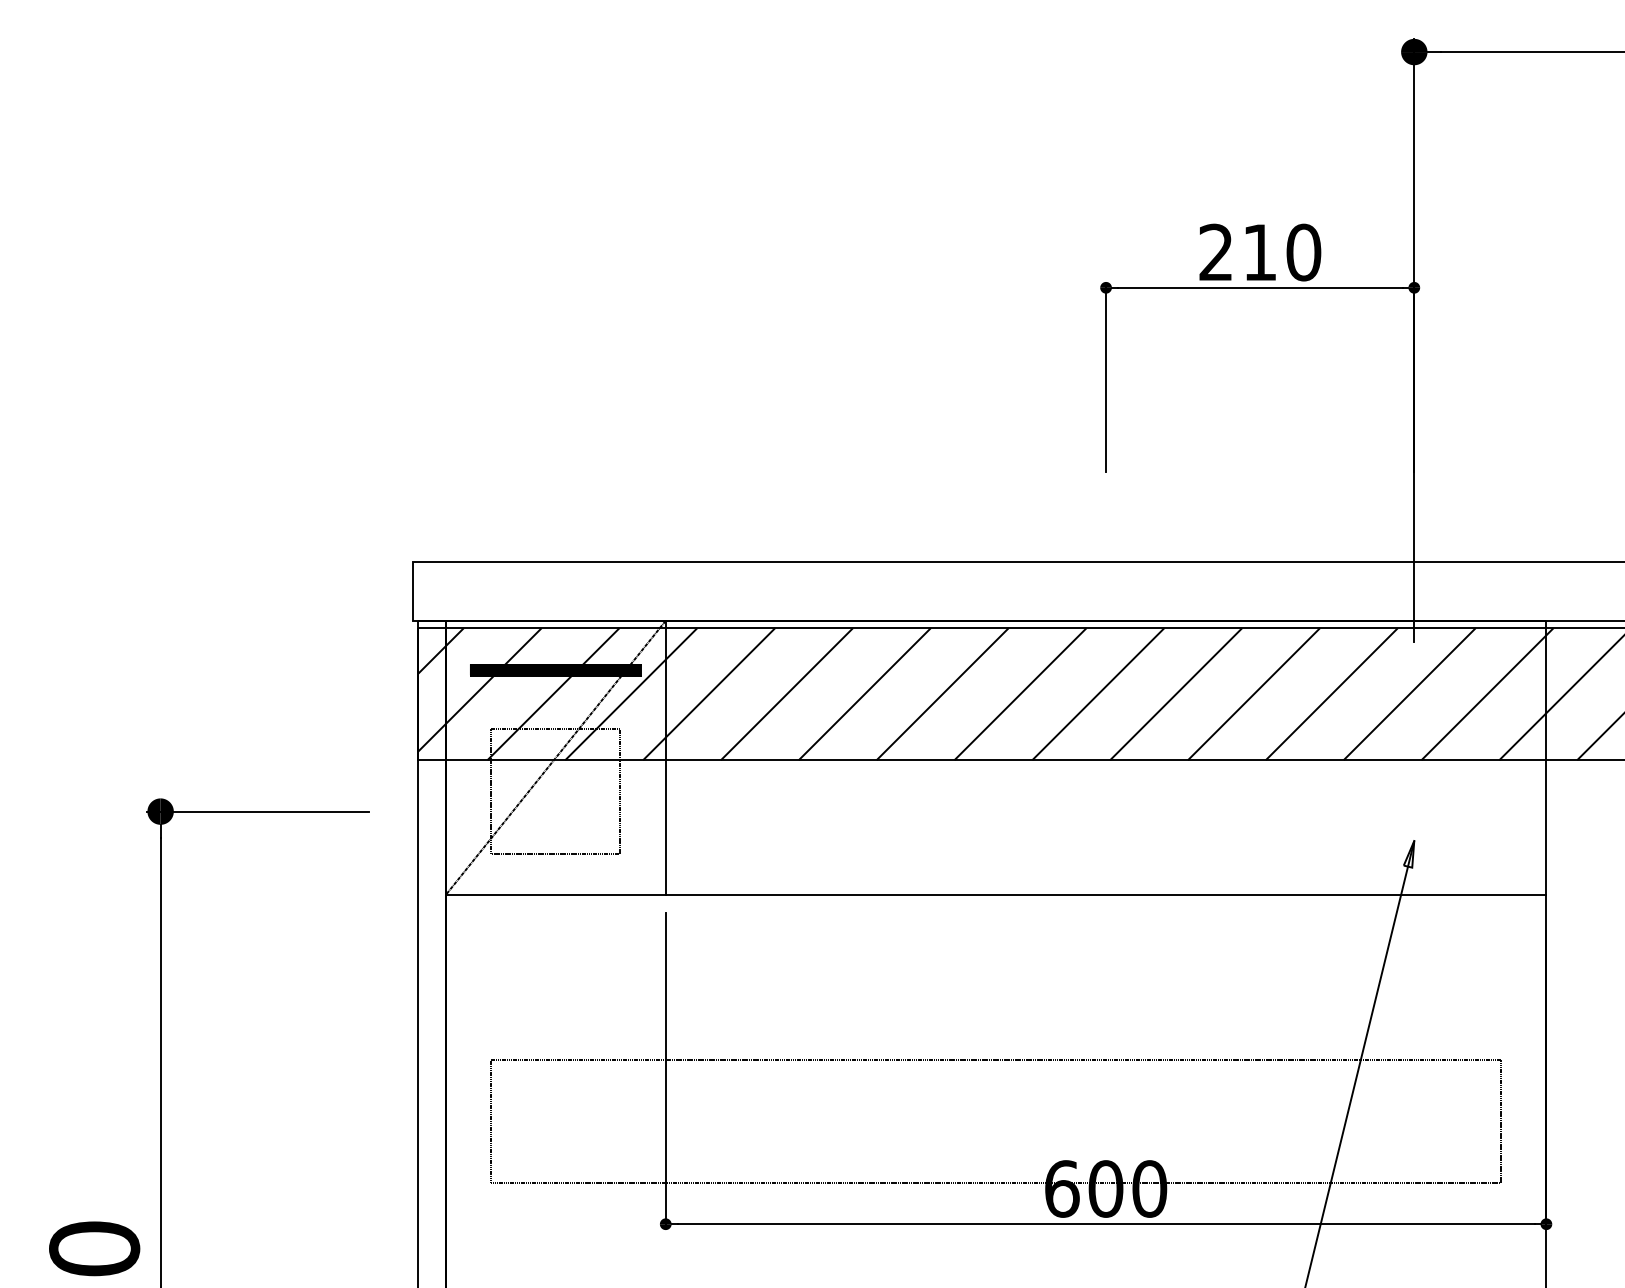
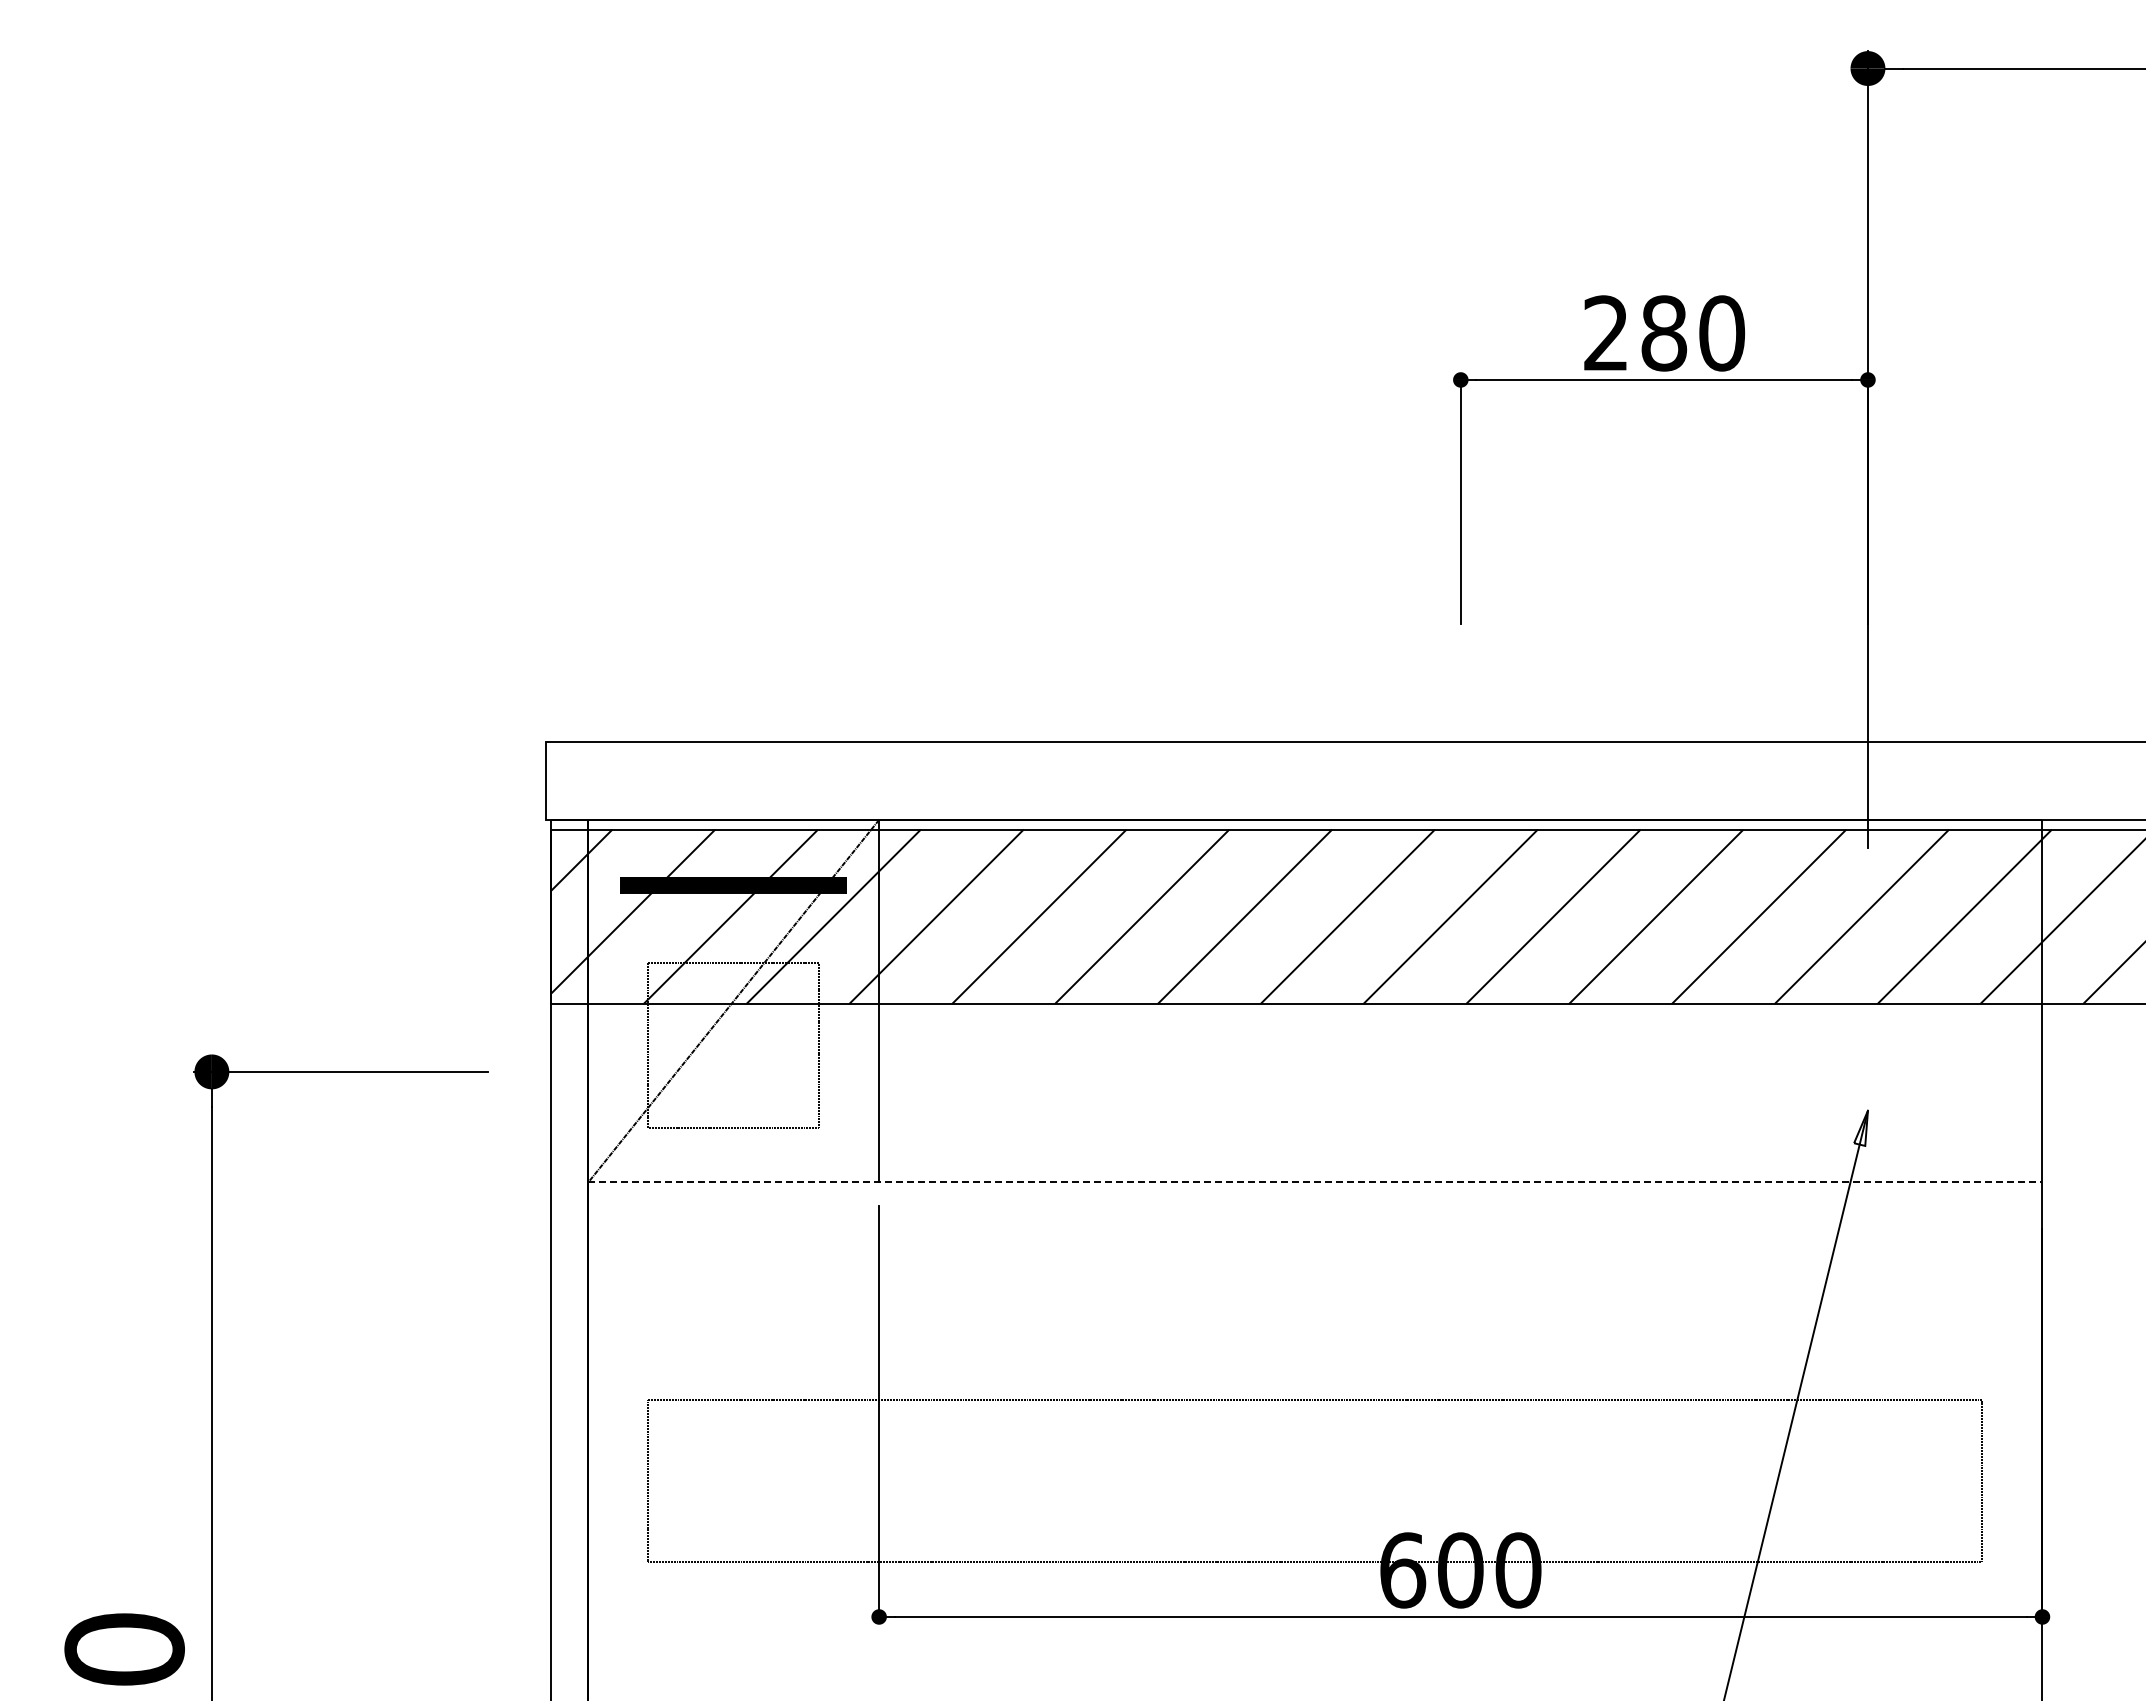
text: (1260, 252) -> (1664, 333), 210 -> 280
line: (996, 895) -> (1315, 1182), solid -> dashed

